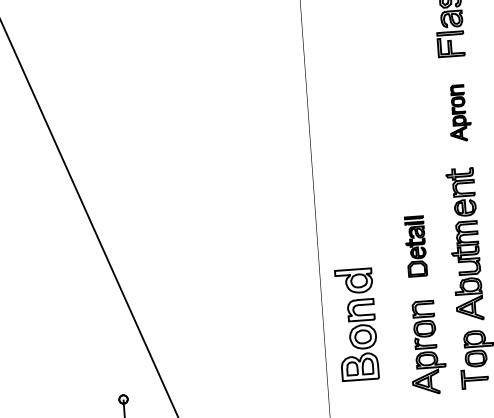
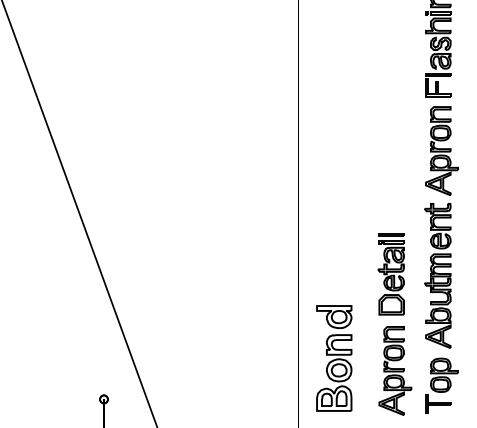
part: (459, 112) -> (441, 150), size x1.67
part: (415, 246) -> (390, 274), size x1.43
part: (357, 324) -> (334, 358), moved

